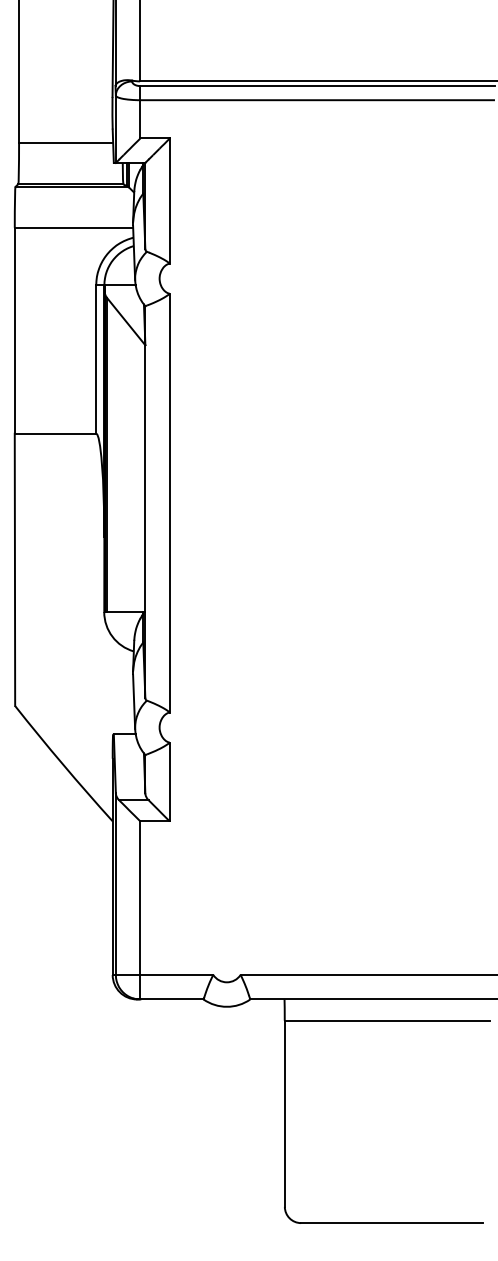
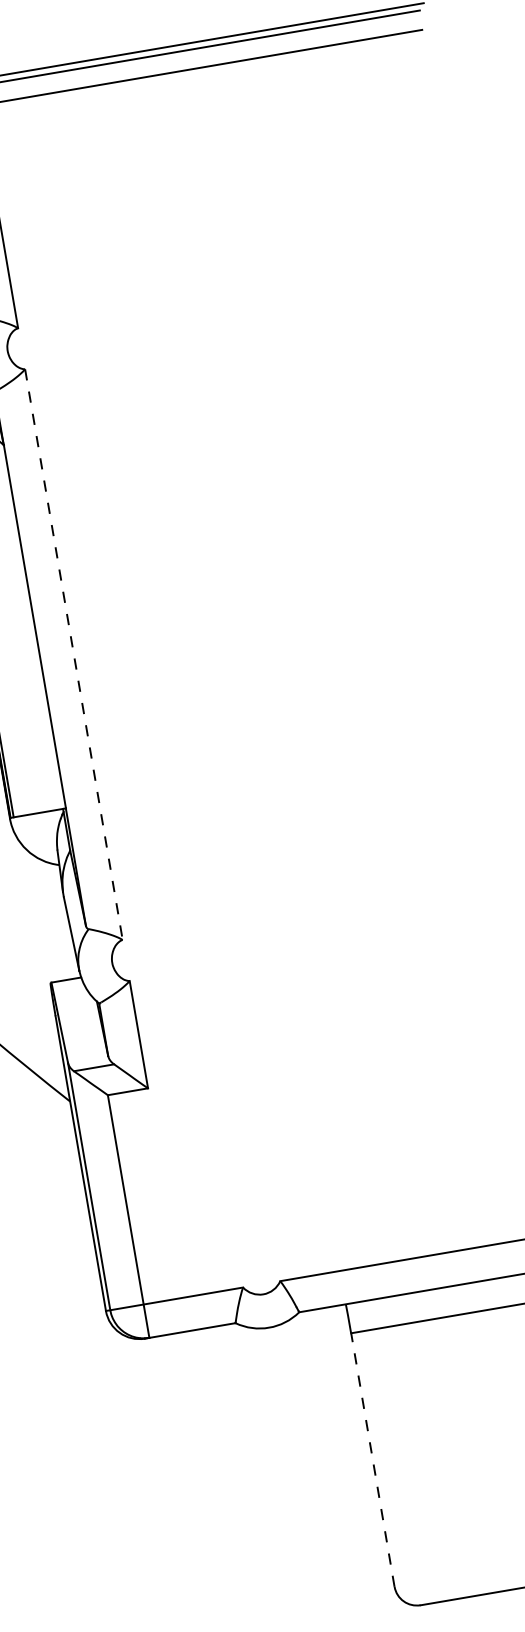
line: (169, 503) -> (73, 655), solid -> dashed
line: (284, 1113) -> (372, 1459), solid -> dashed

